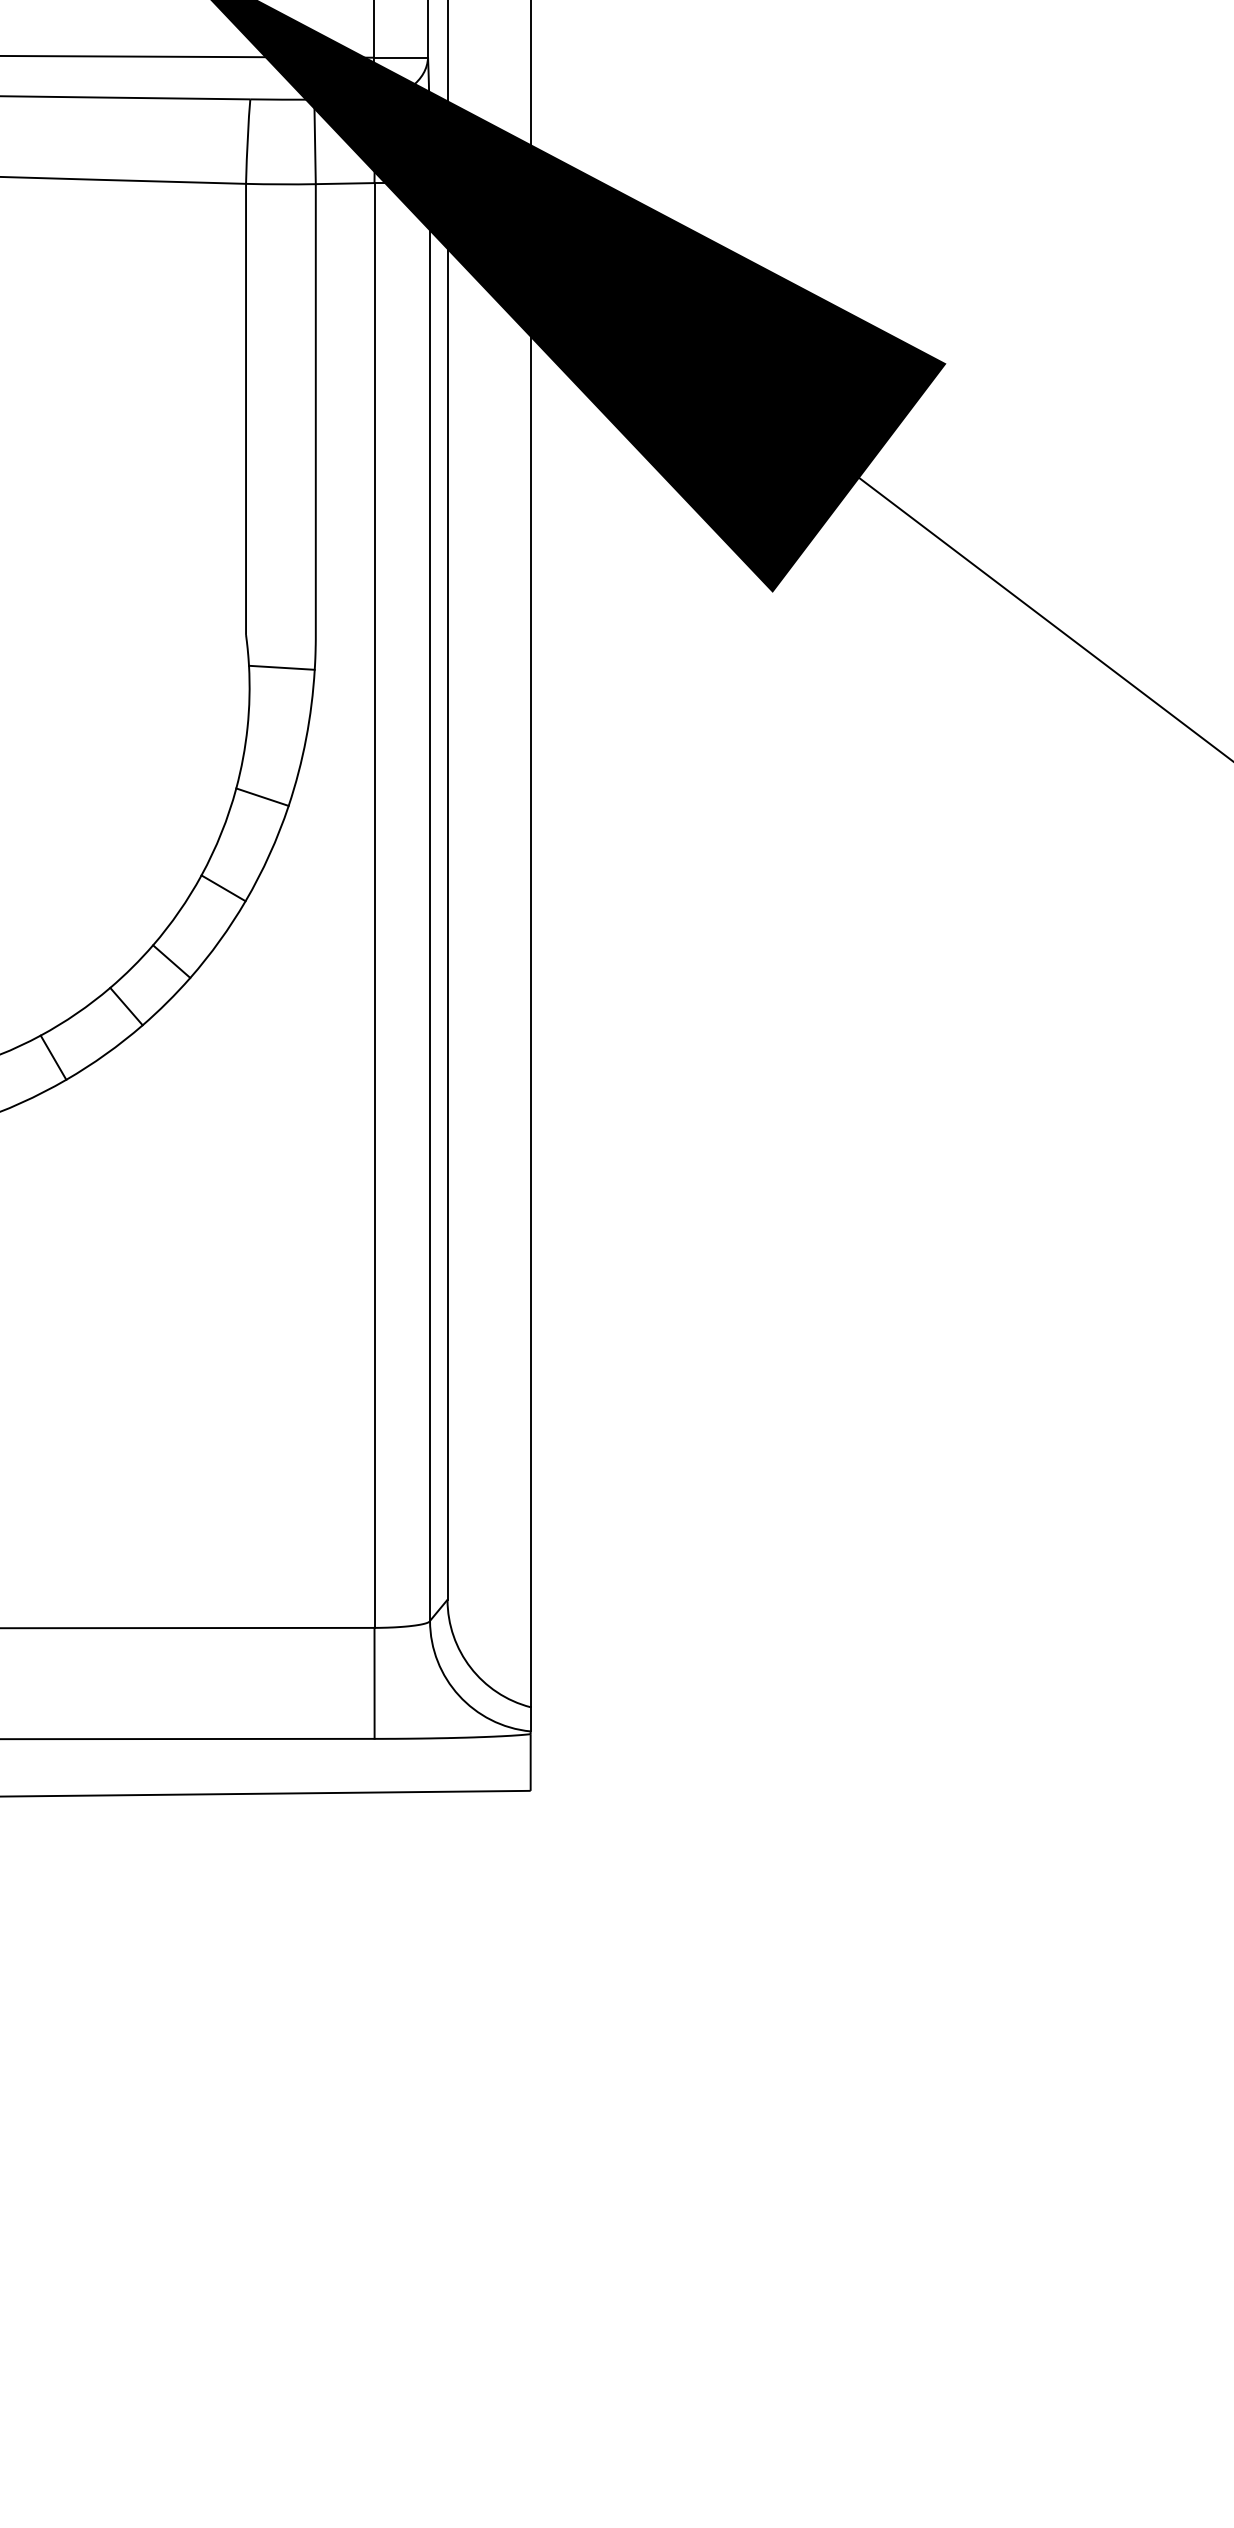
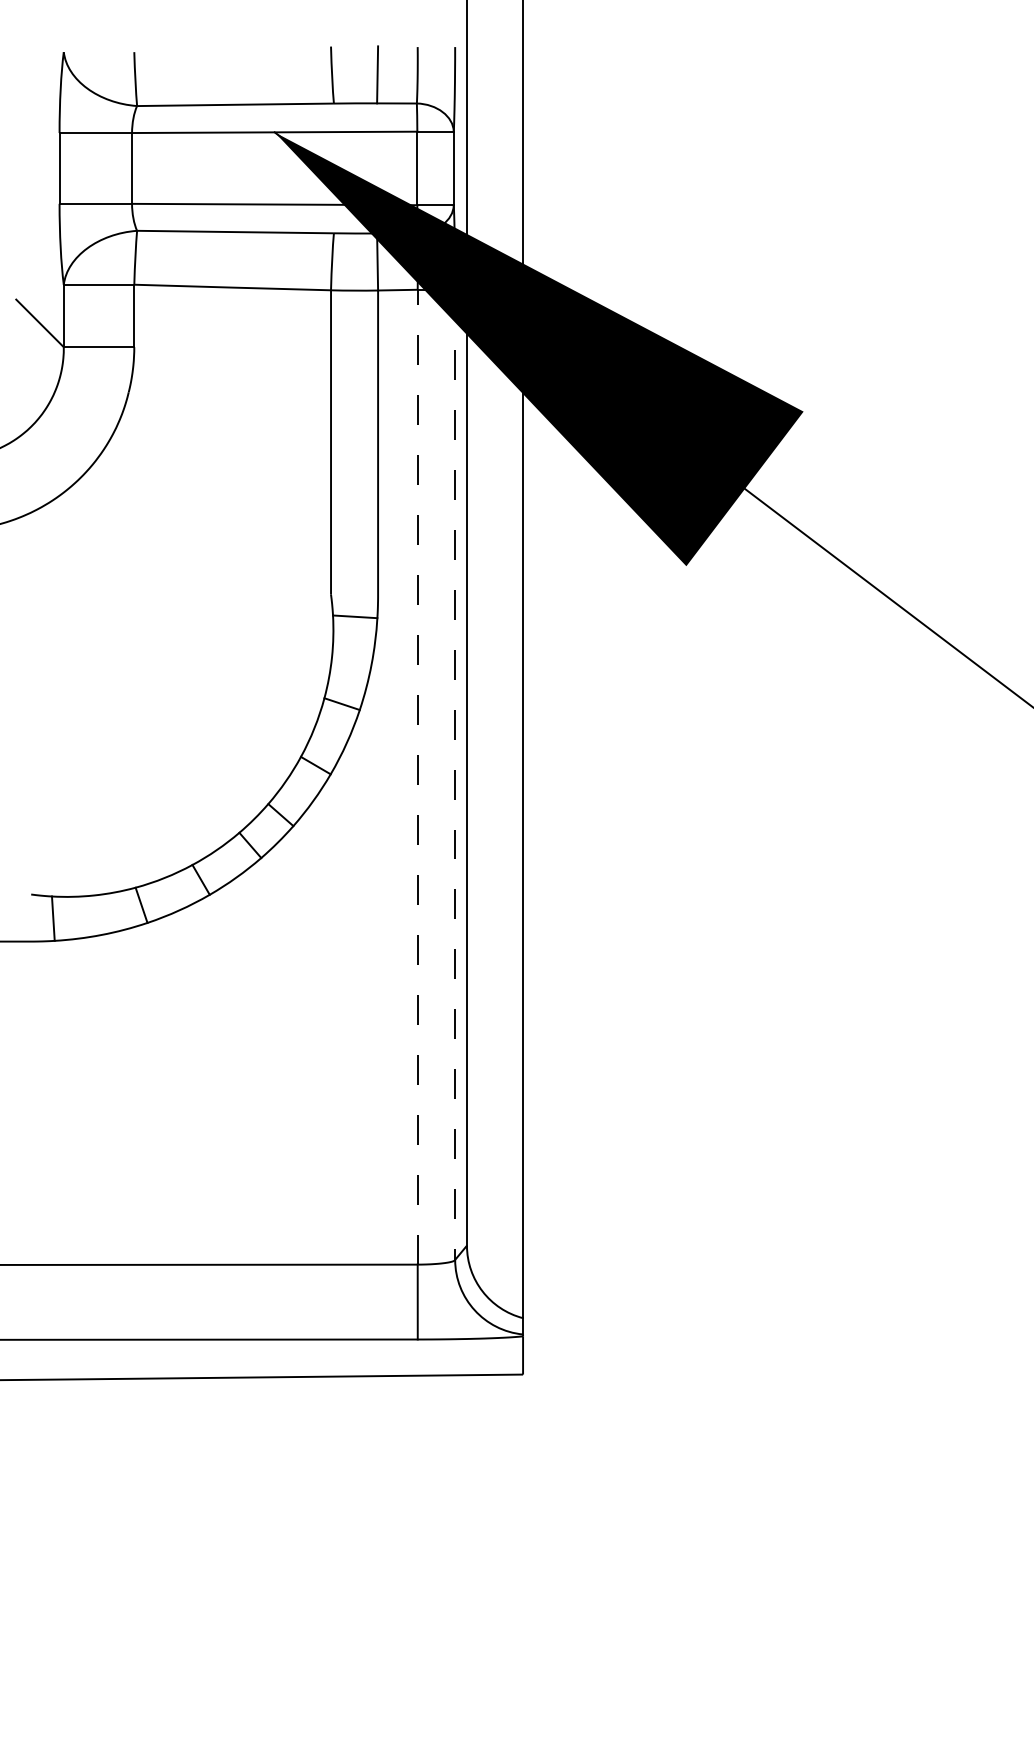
line: (430, 902) -> (455, 775), solid -> dashed
line: (374, 904) -> (417, 776), solid -> dashed

